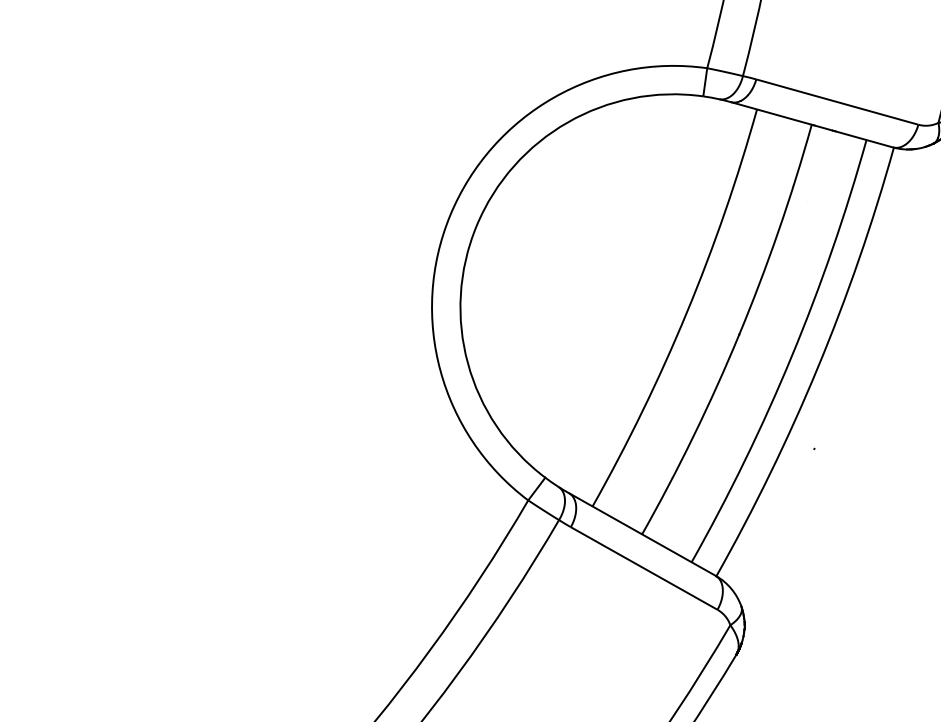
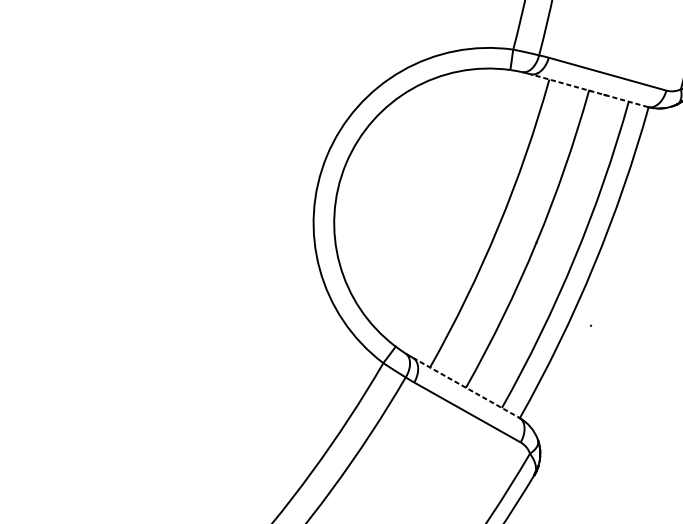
line: (811, 124) -> (588, 90), solid -> dashed
line: (642, 534) -> (466, 387), solid -> dashed

